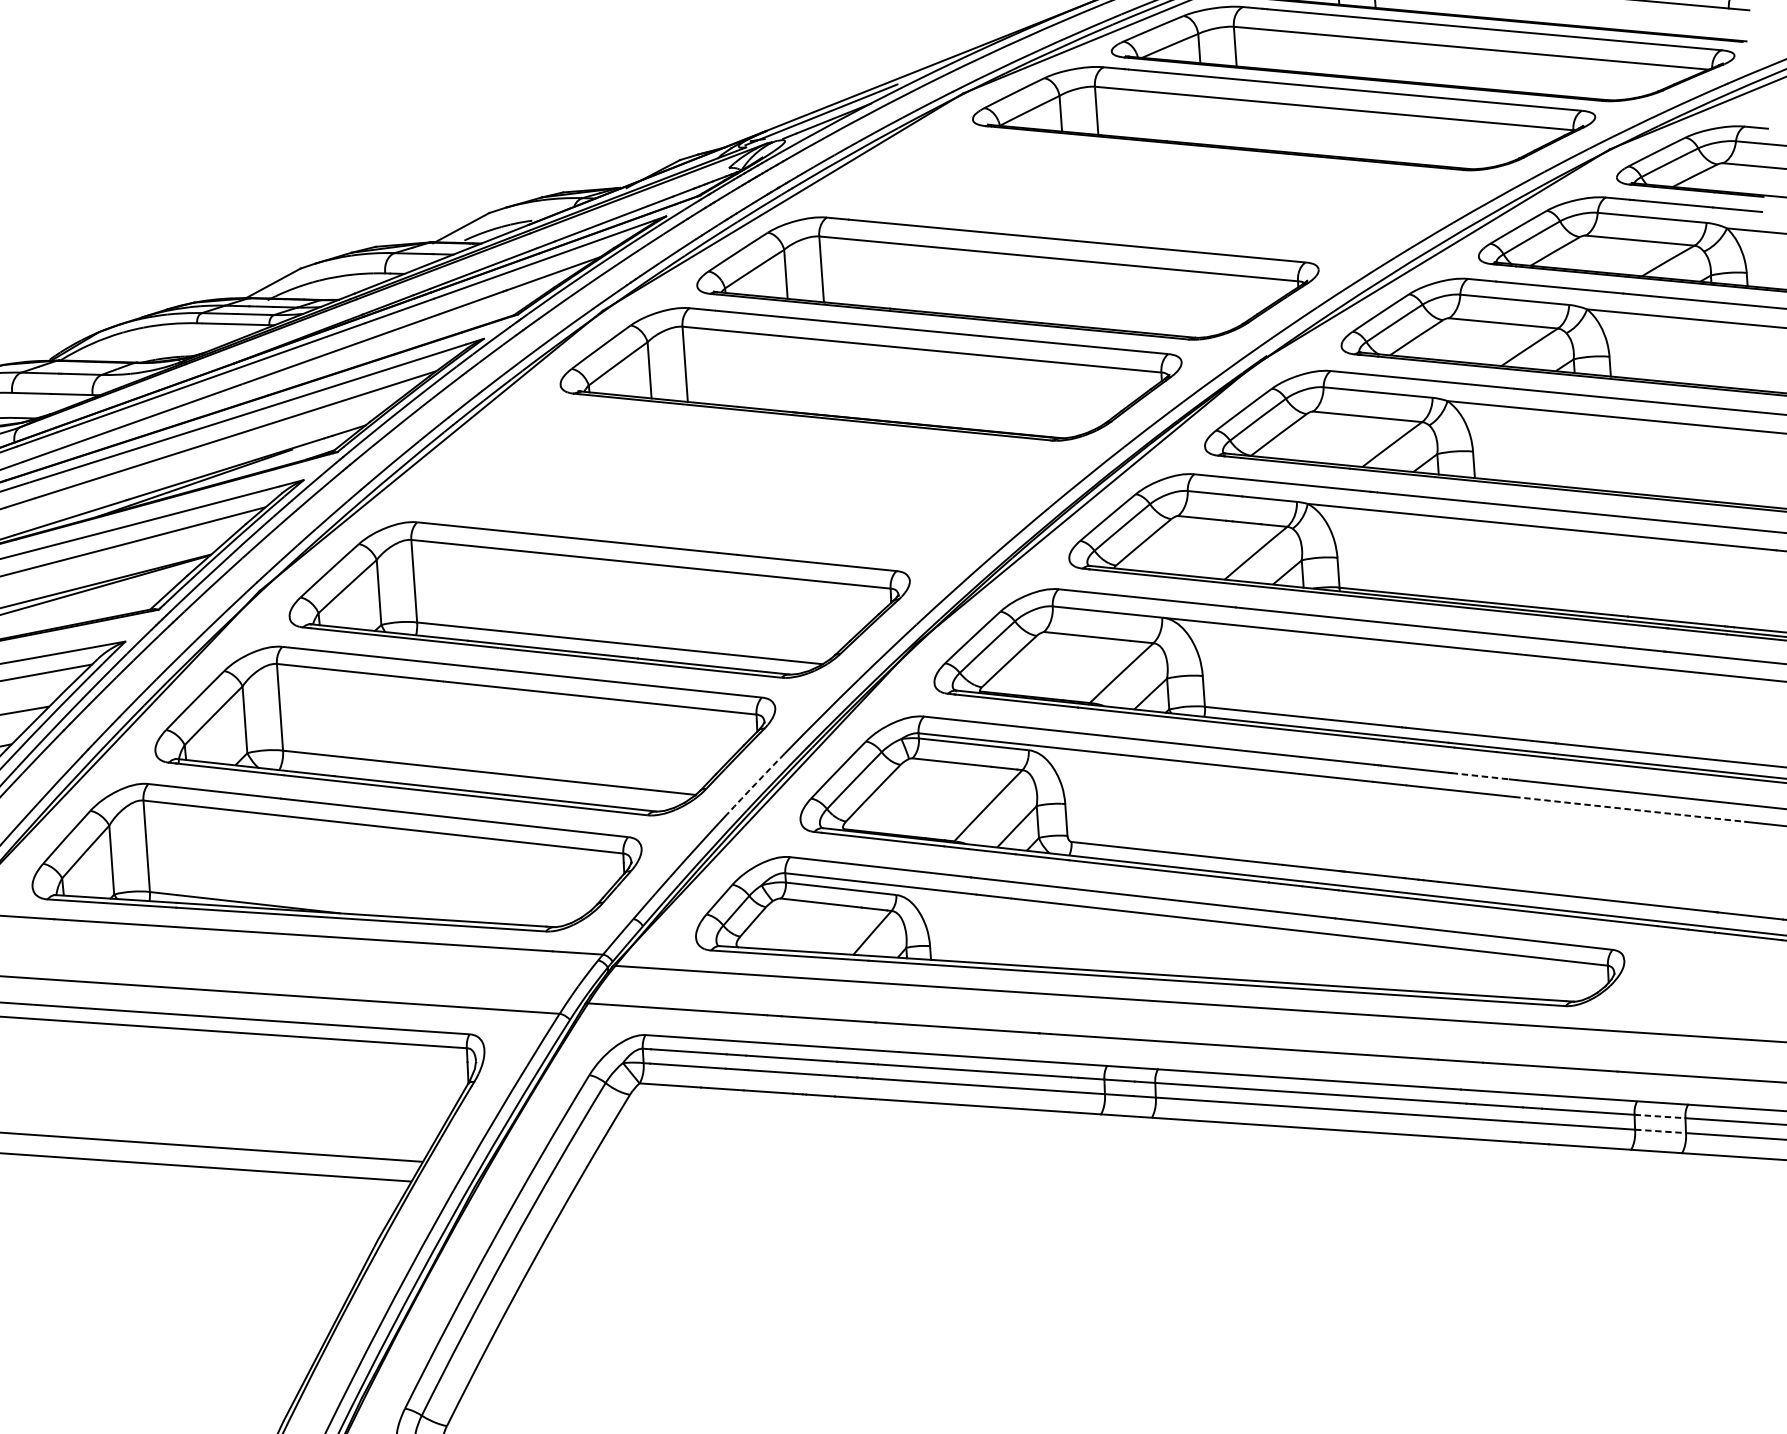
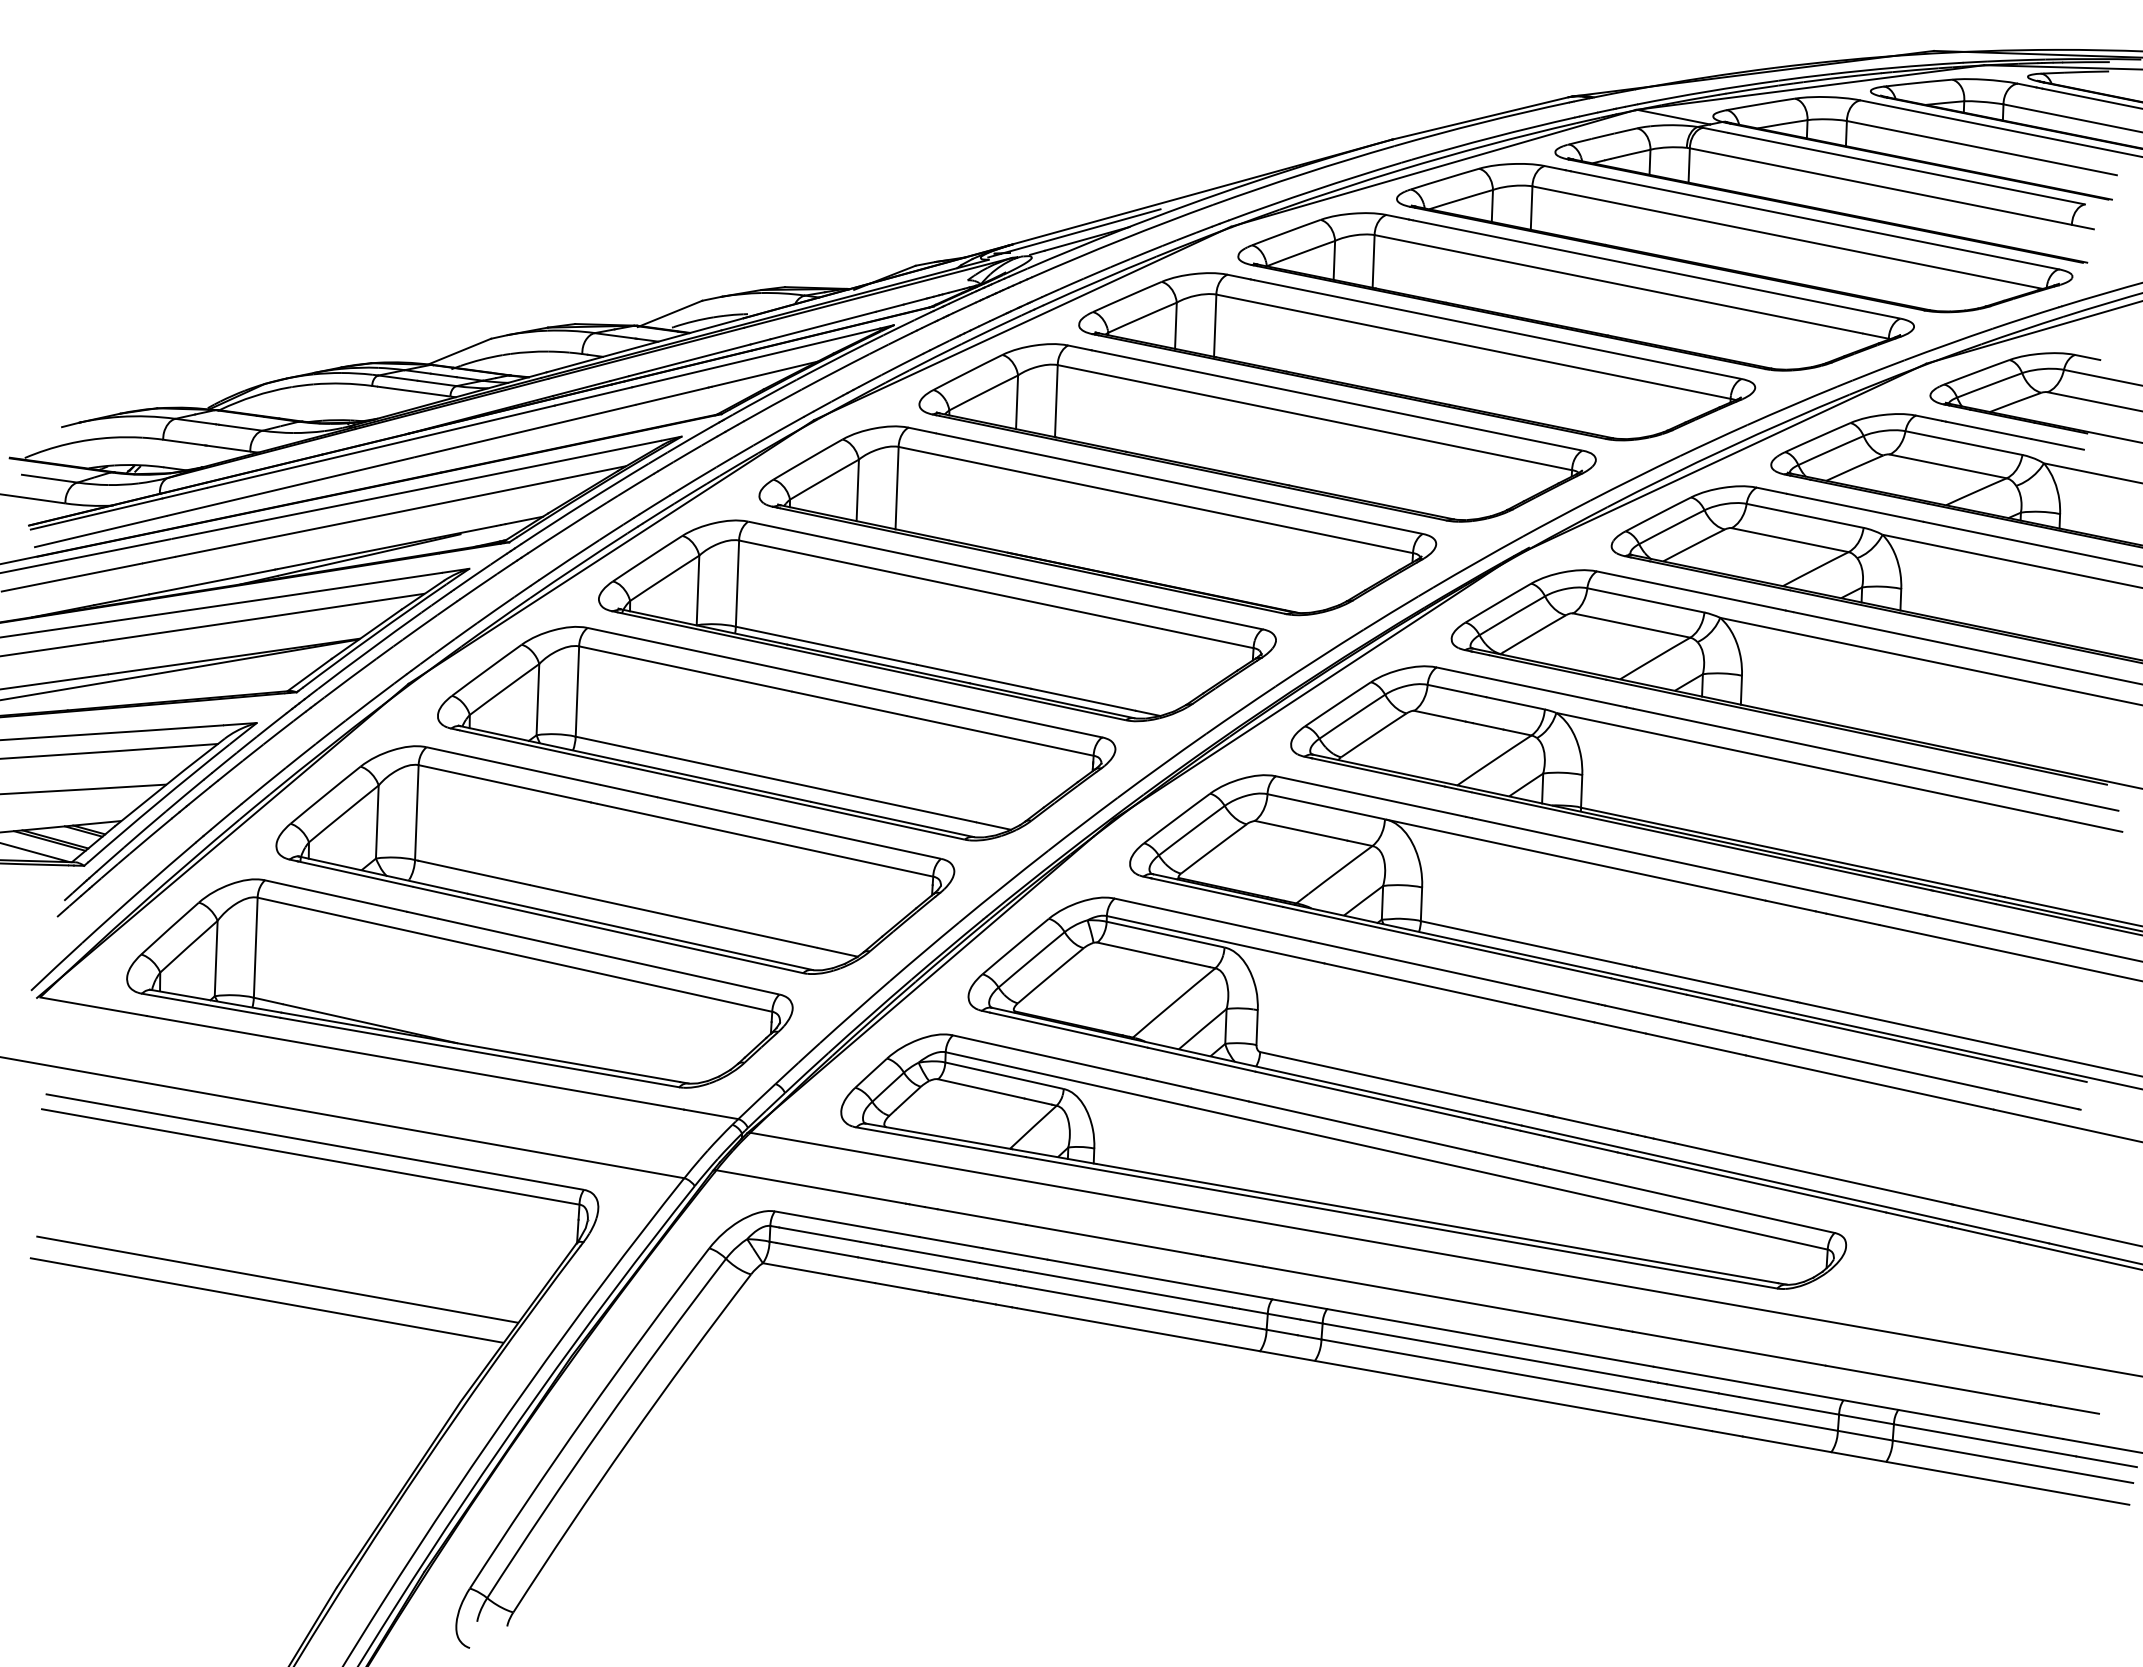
part: (1146, 193) -> (1417, 356), added
part: (735, 480) -> (937, 620), added
line: (1480, 775) -> (1711, 1028), dashed -> solid
arc: (755, 783) -> (924, 951), dashed -> solid
line: (1629, 809) -> (1869, 1082), dashed -> solid
line: (1660, 1116) -> (1866, 1419), dashed -> solid
line: (1660, 1131) -> (1865, 1435), dashed -> solid

